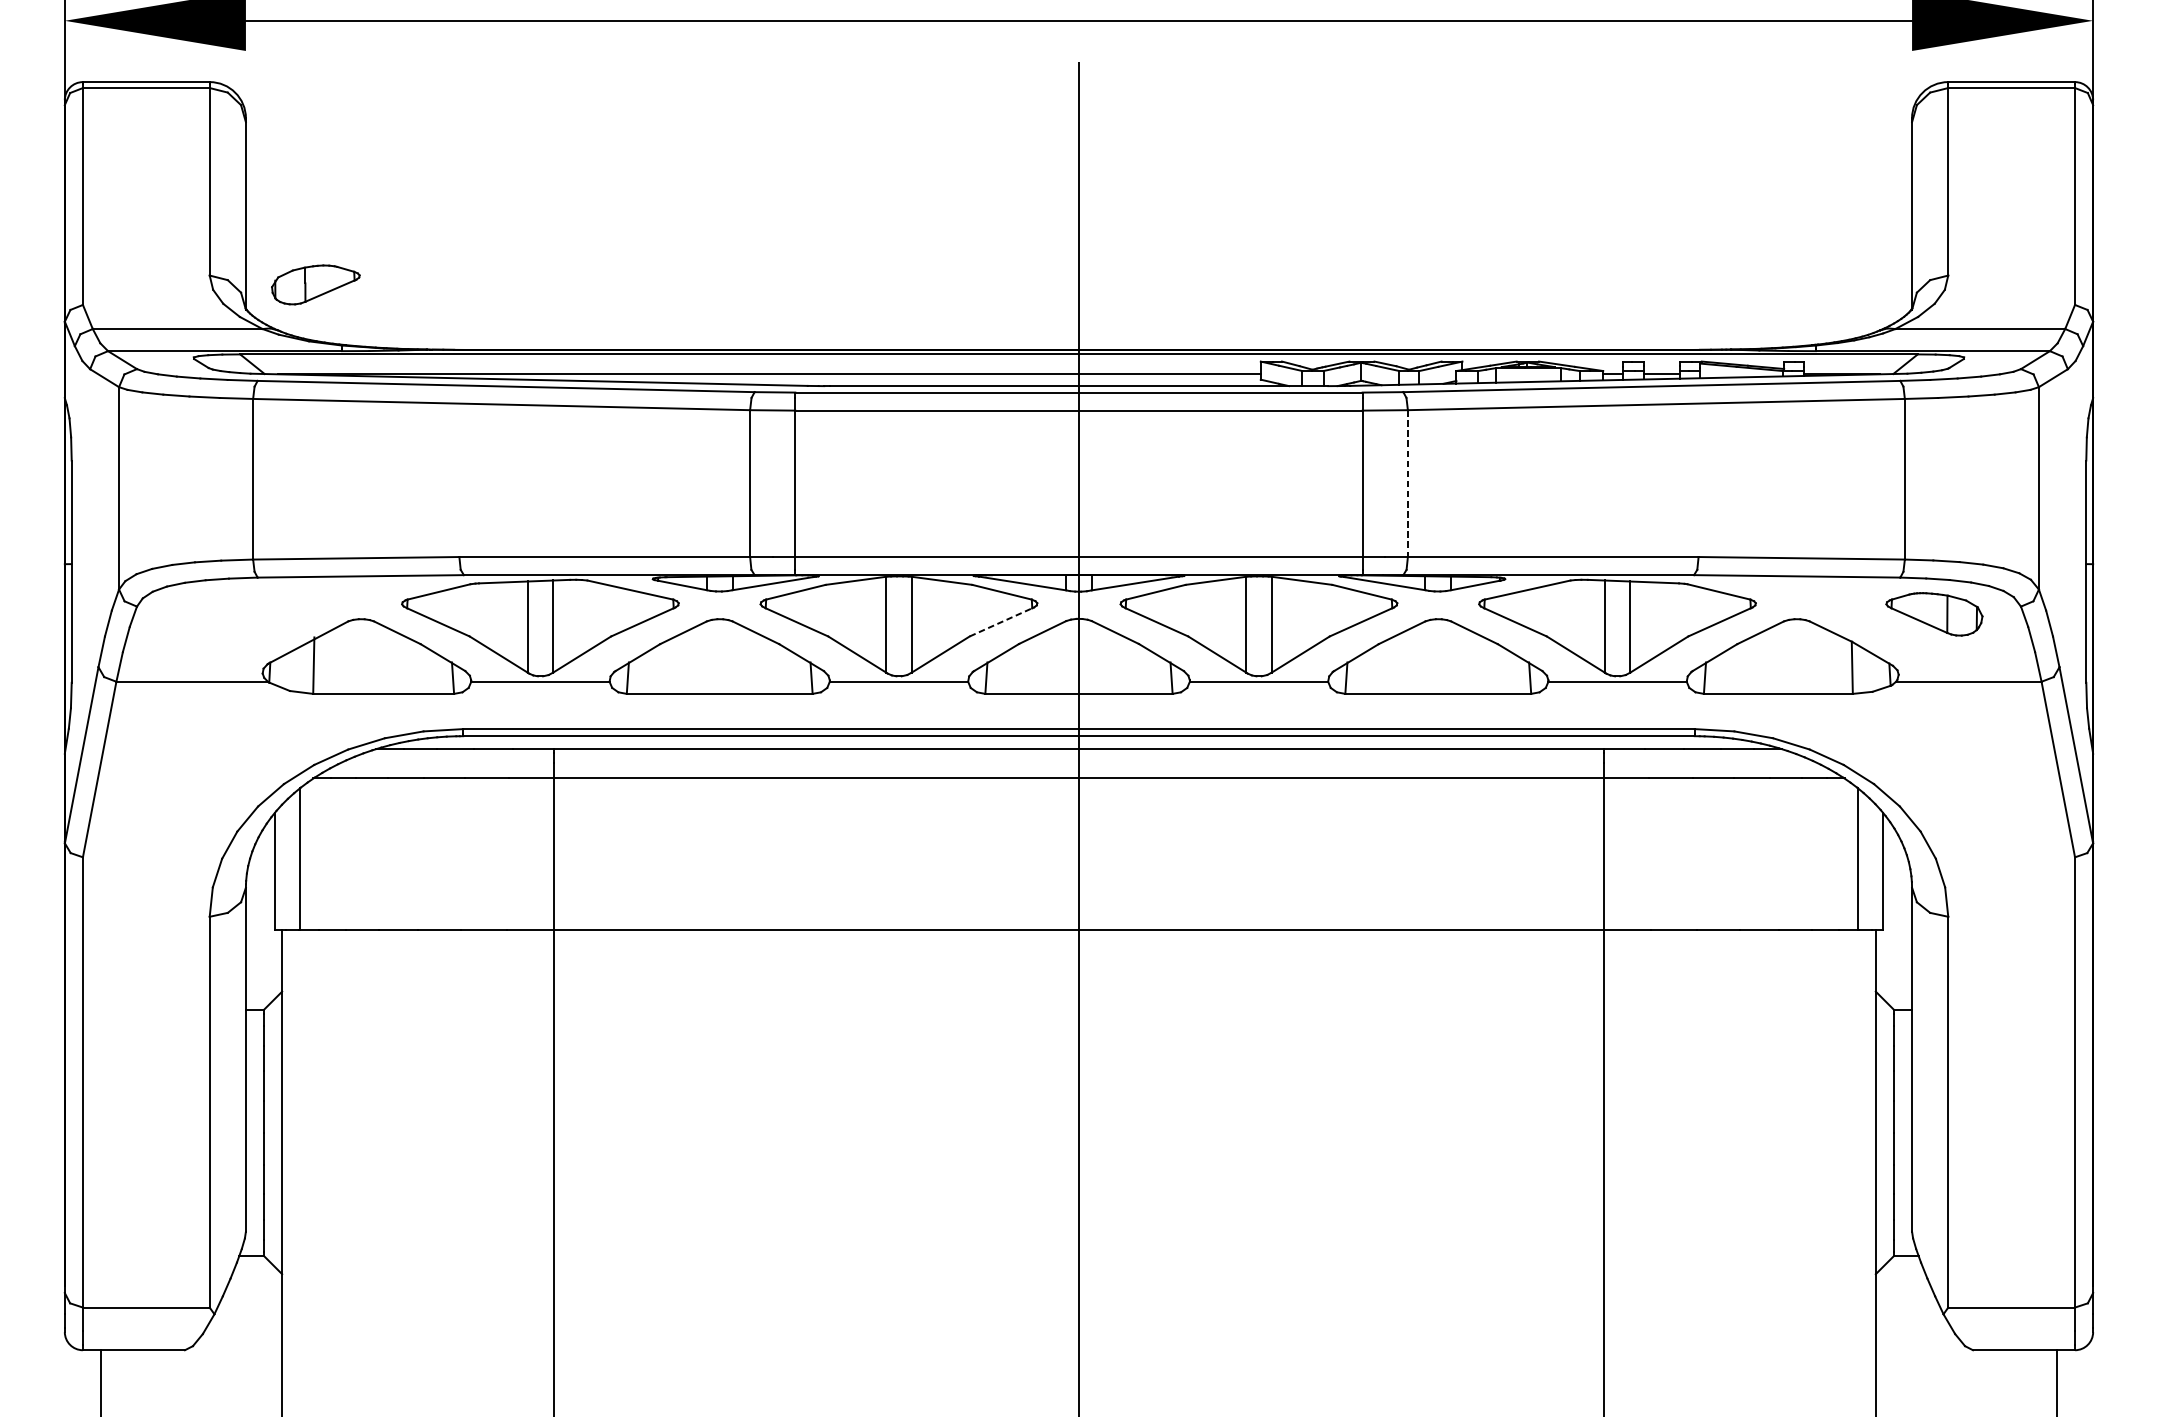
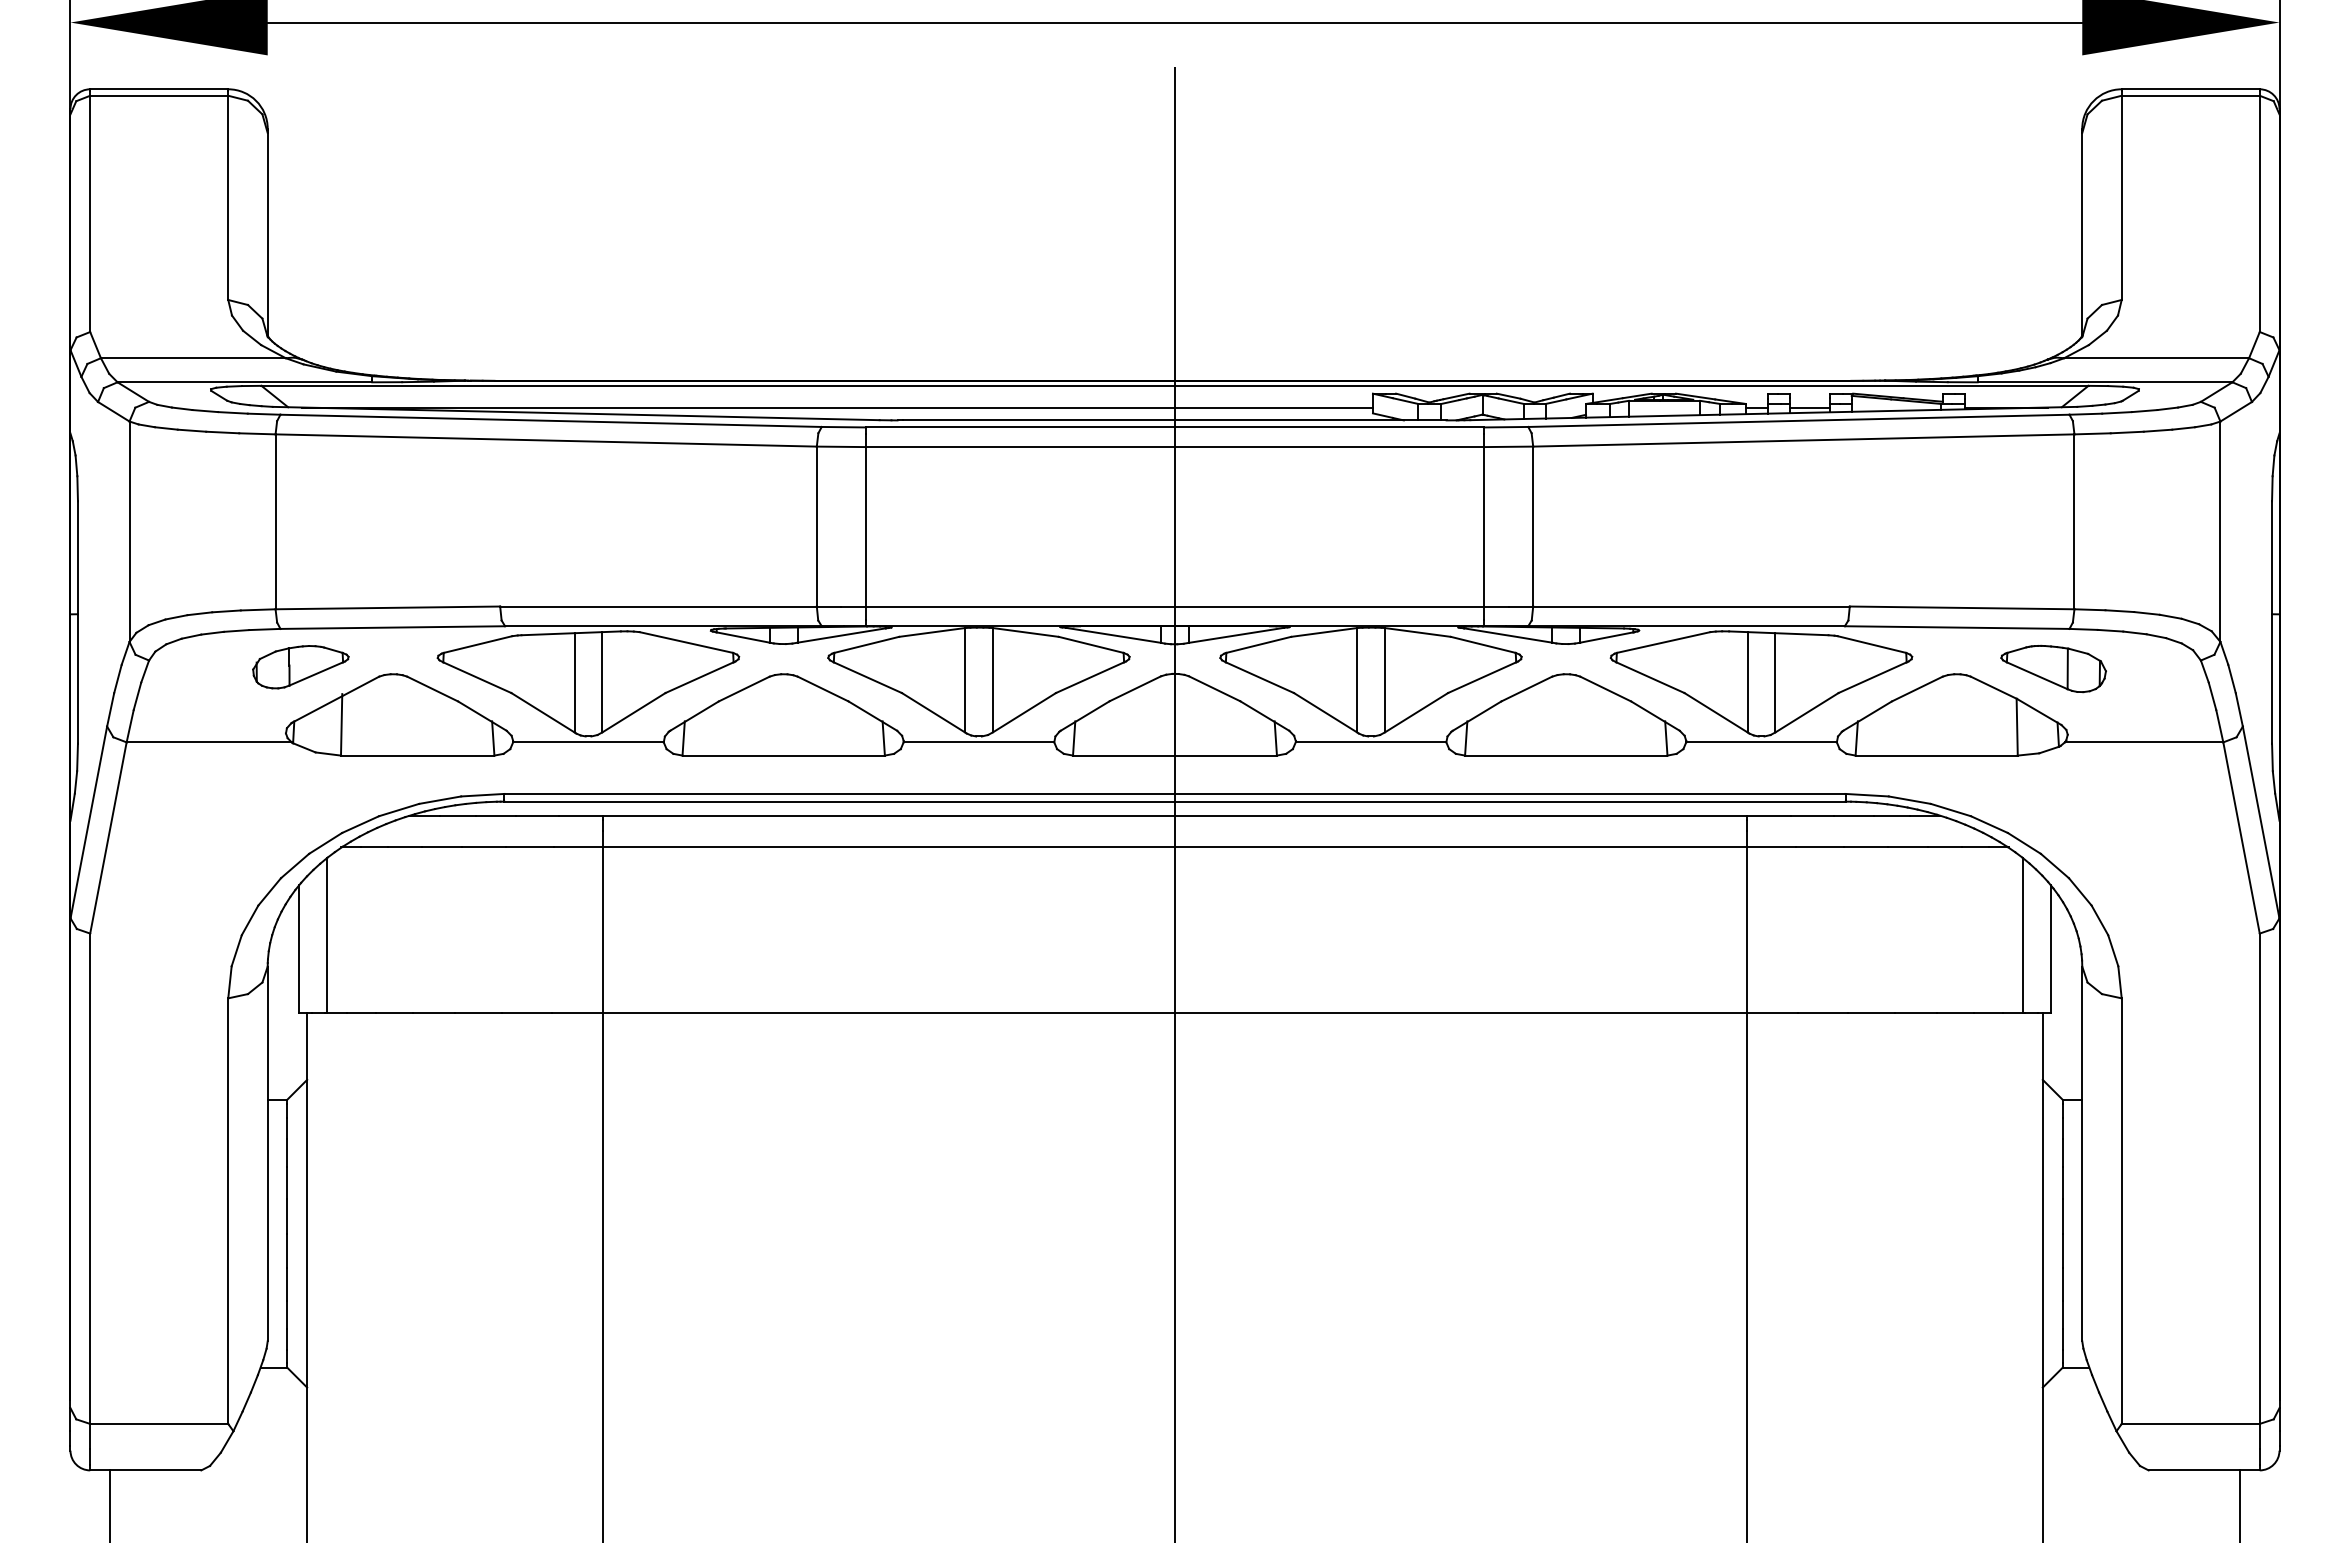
part: (315, 285) -> (300, 667), moved
line: (1408, 483) -> (1533, 526), dashed -> solid
part: (1934, 613) -> (2053, 668), moved
line: (1001, 622) -> (1090, 677), dashed -> solid

